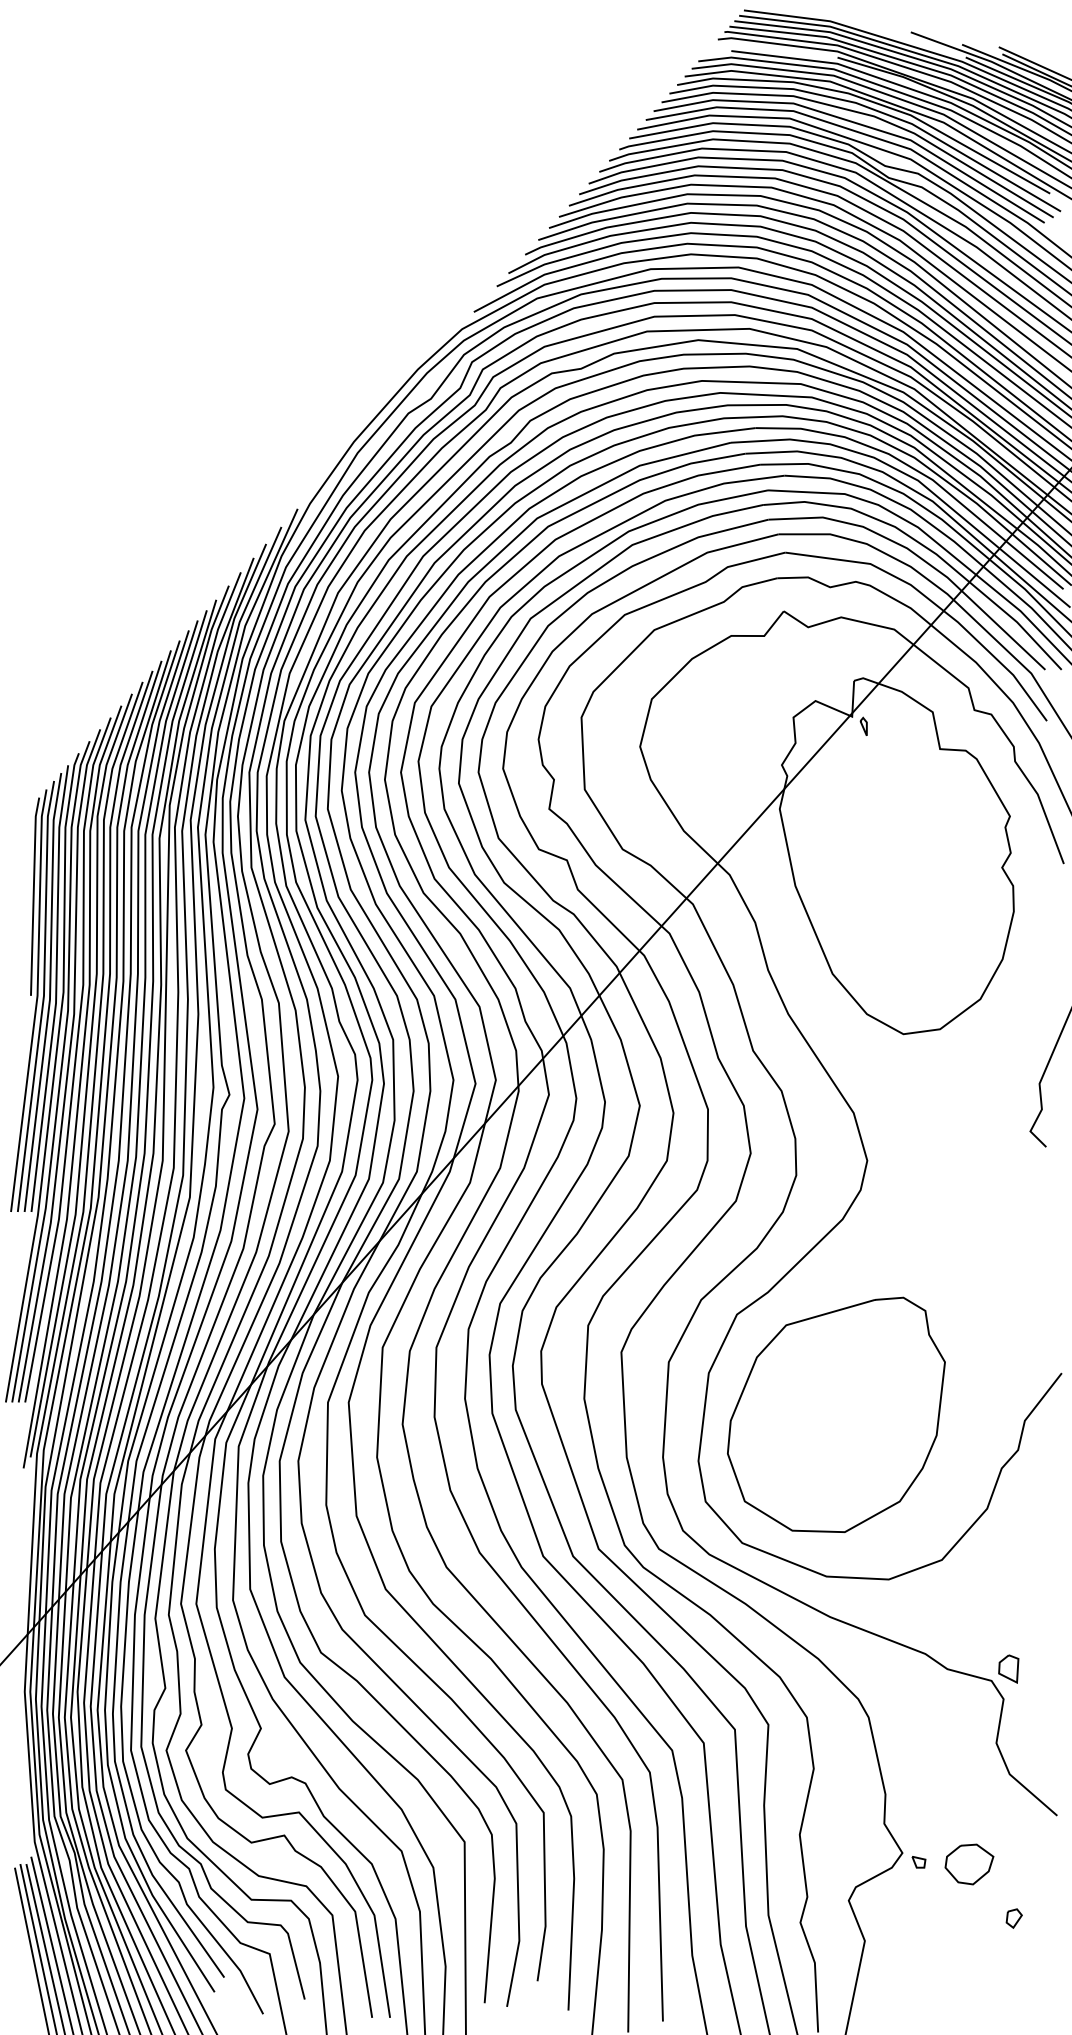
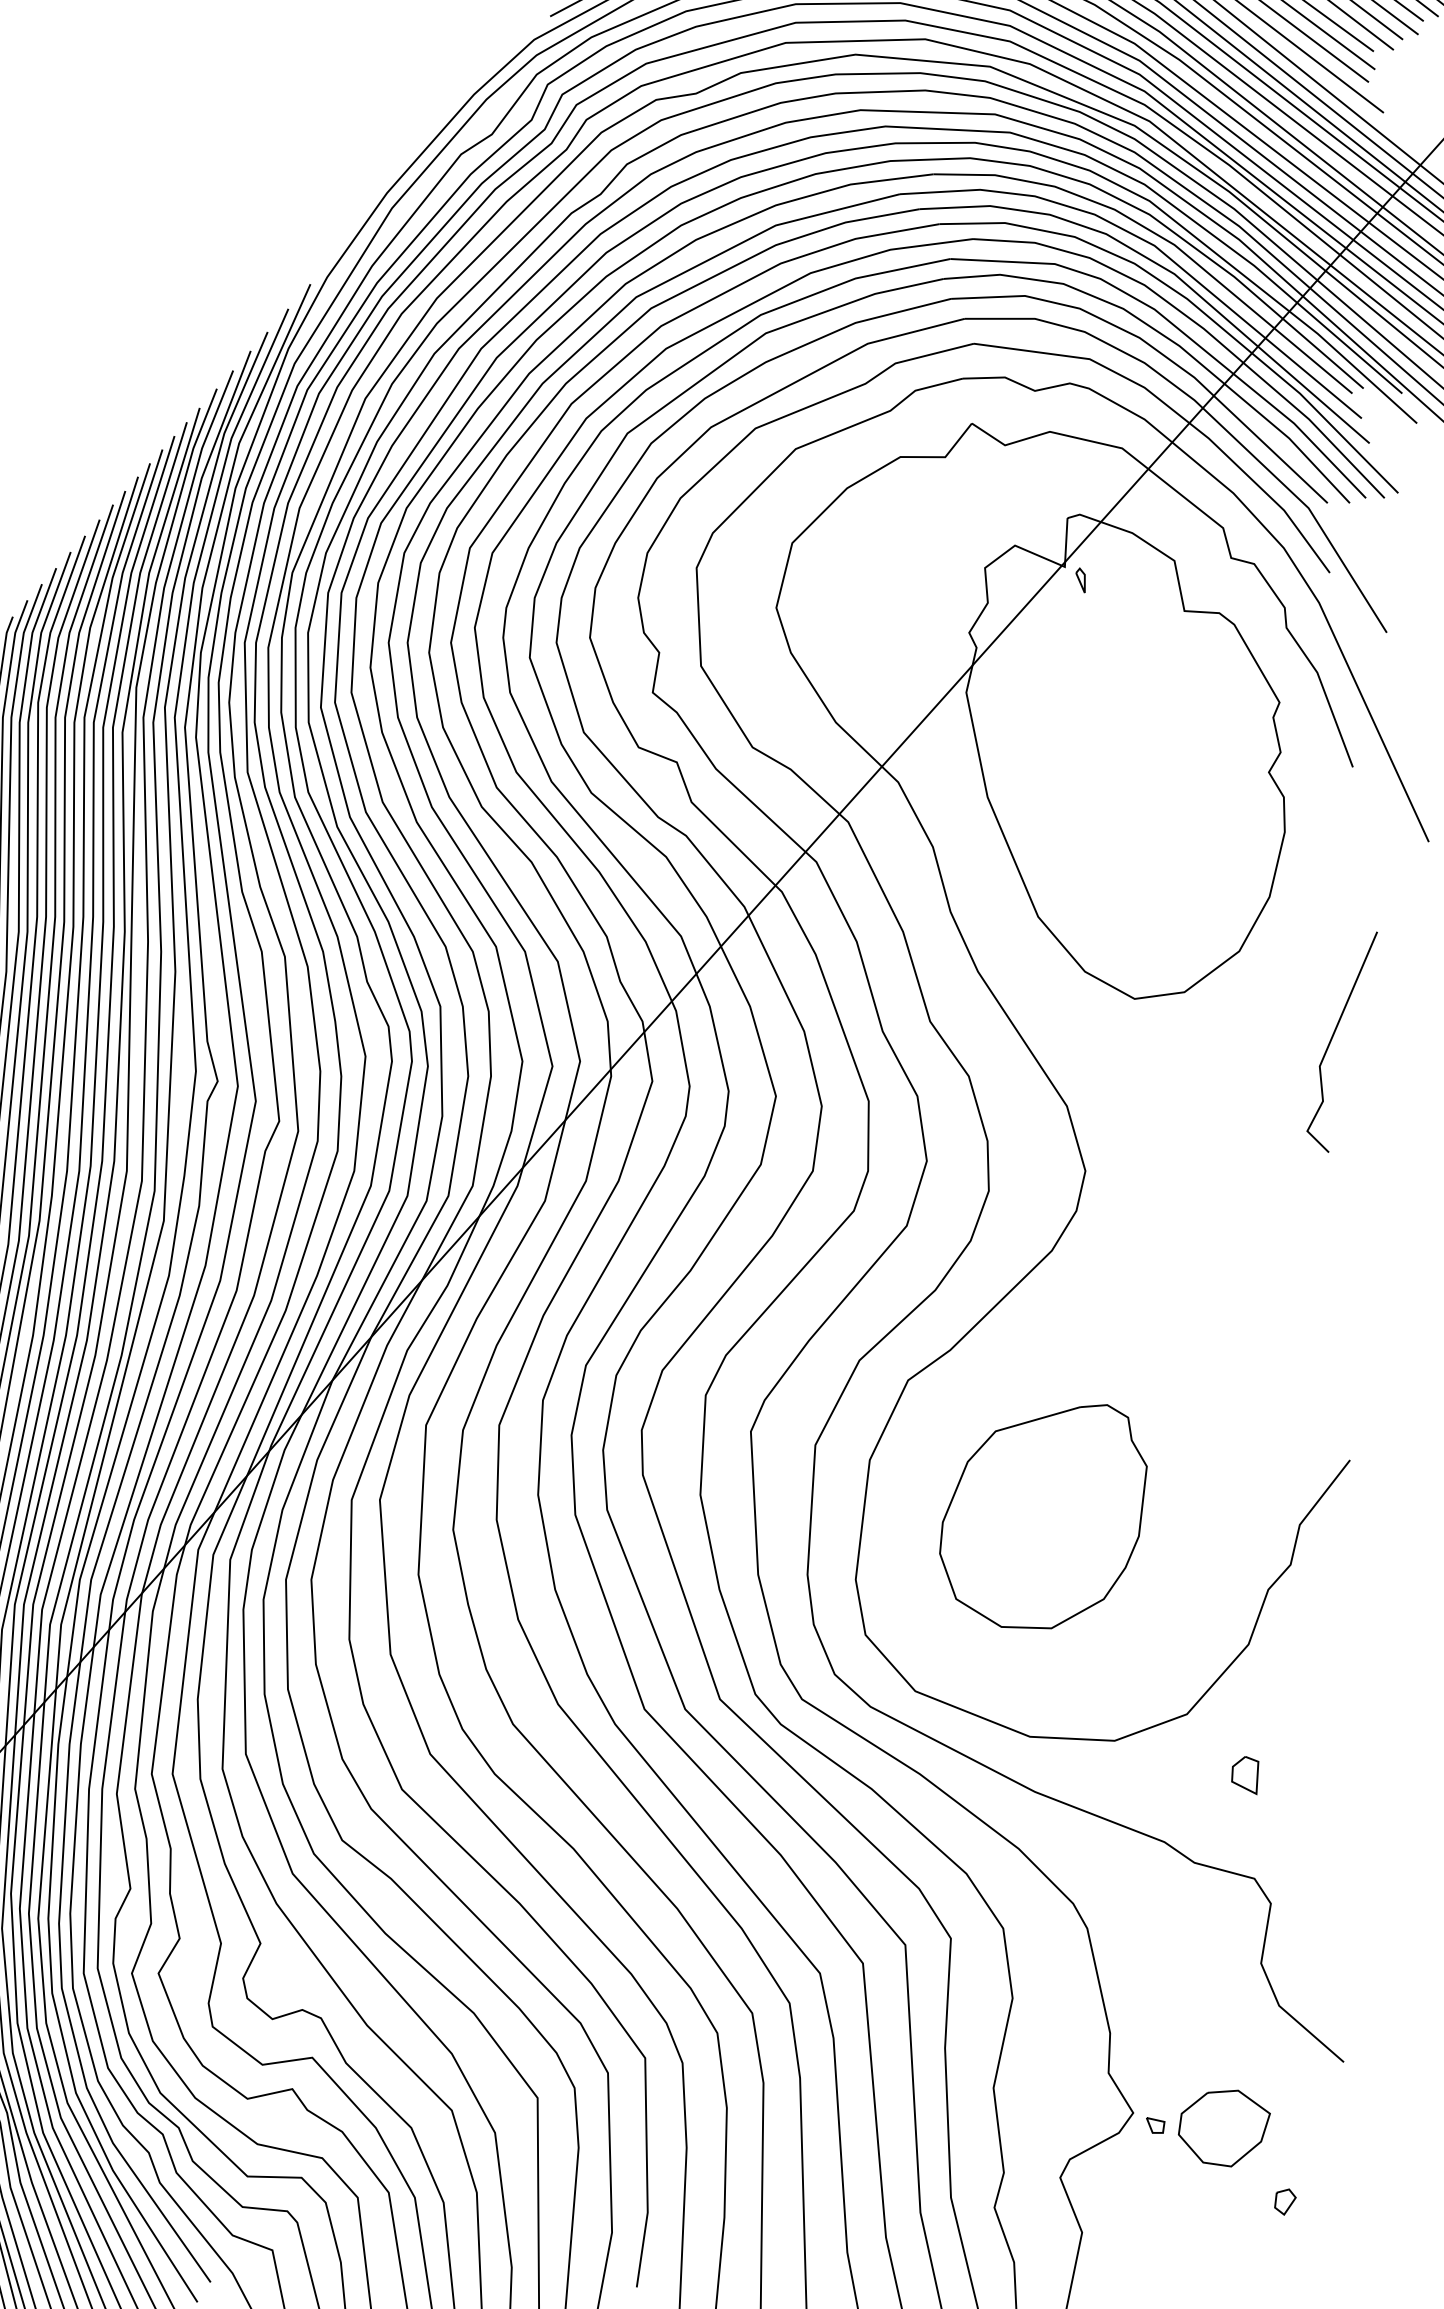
part: (836, 1414) -> (1043, 1516), size x0.7
part: (1008, 1668) -> (1244, 1774), moved
part: (969, 1864) -> (1224, 2128), size x1.4

